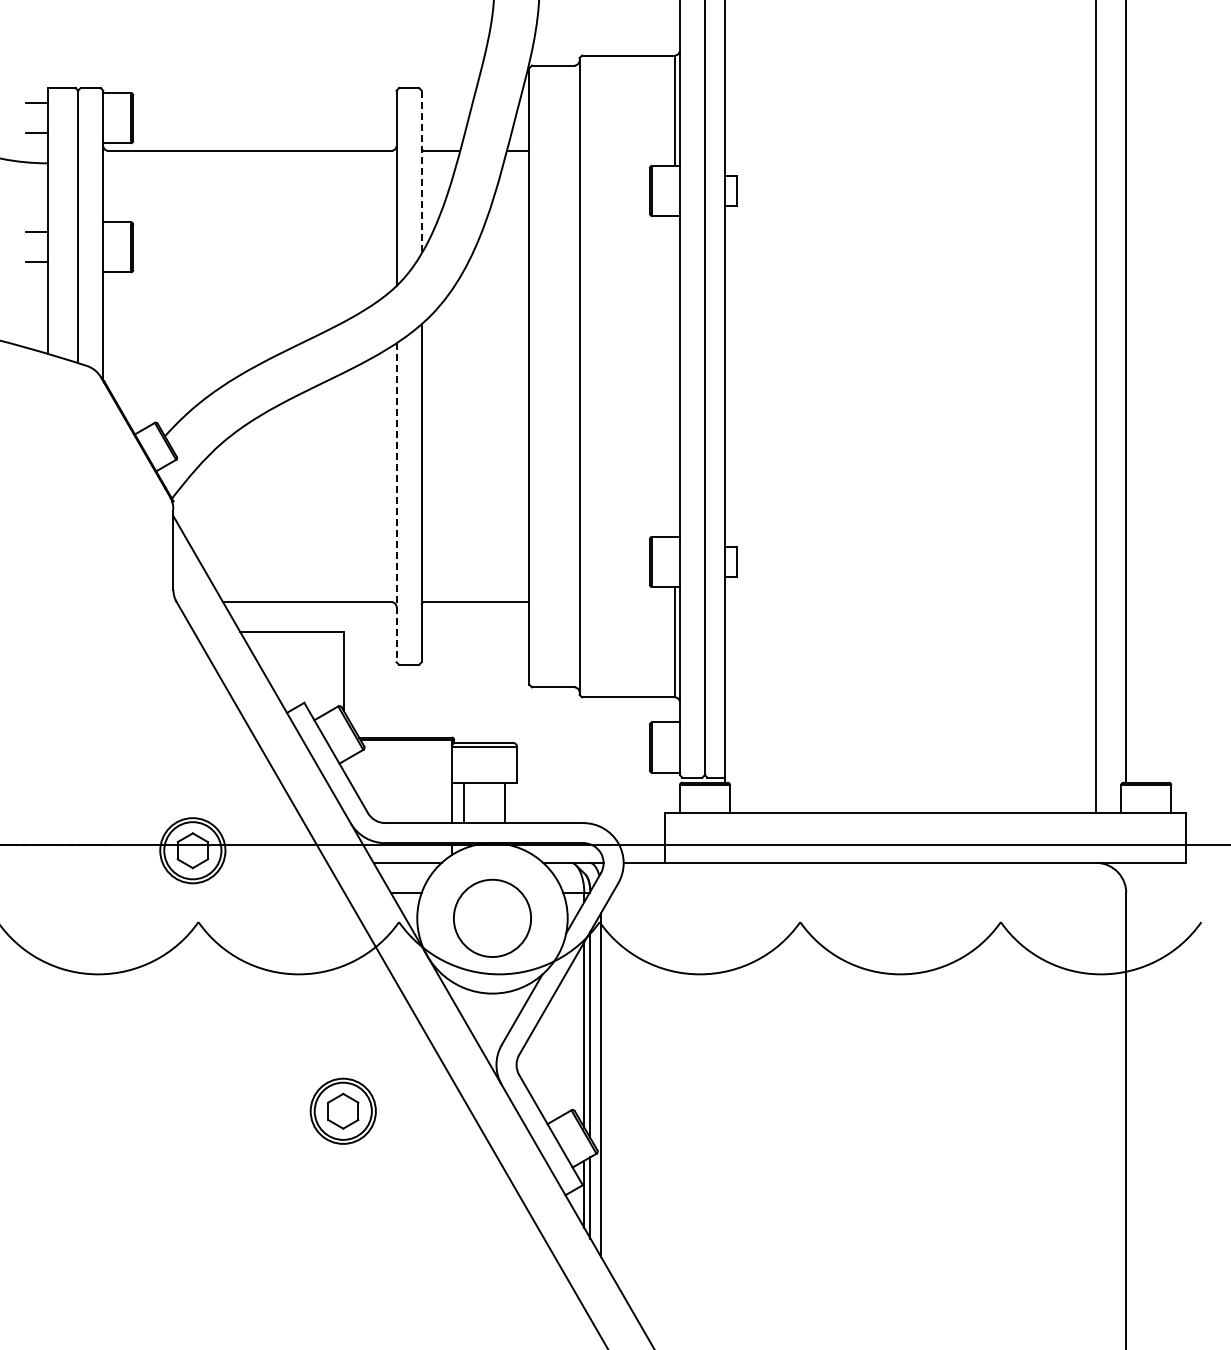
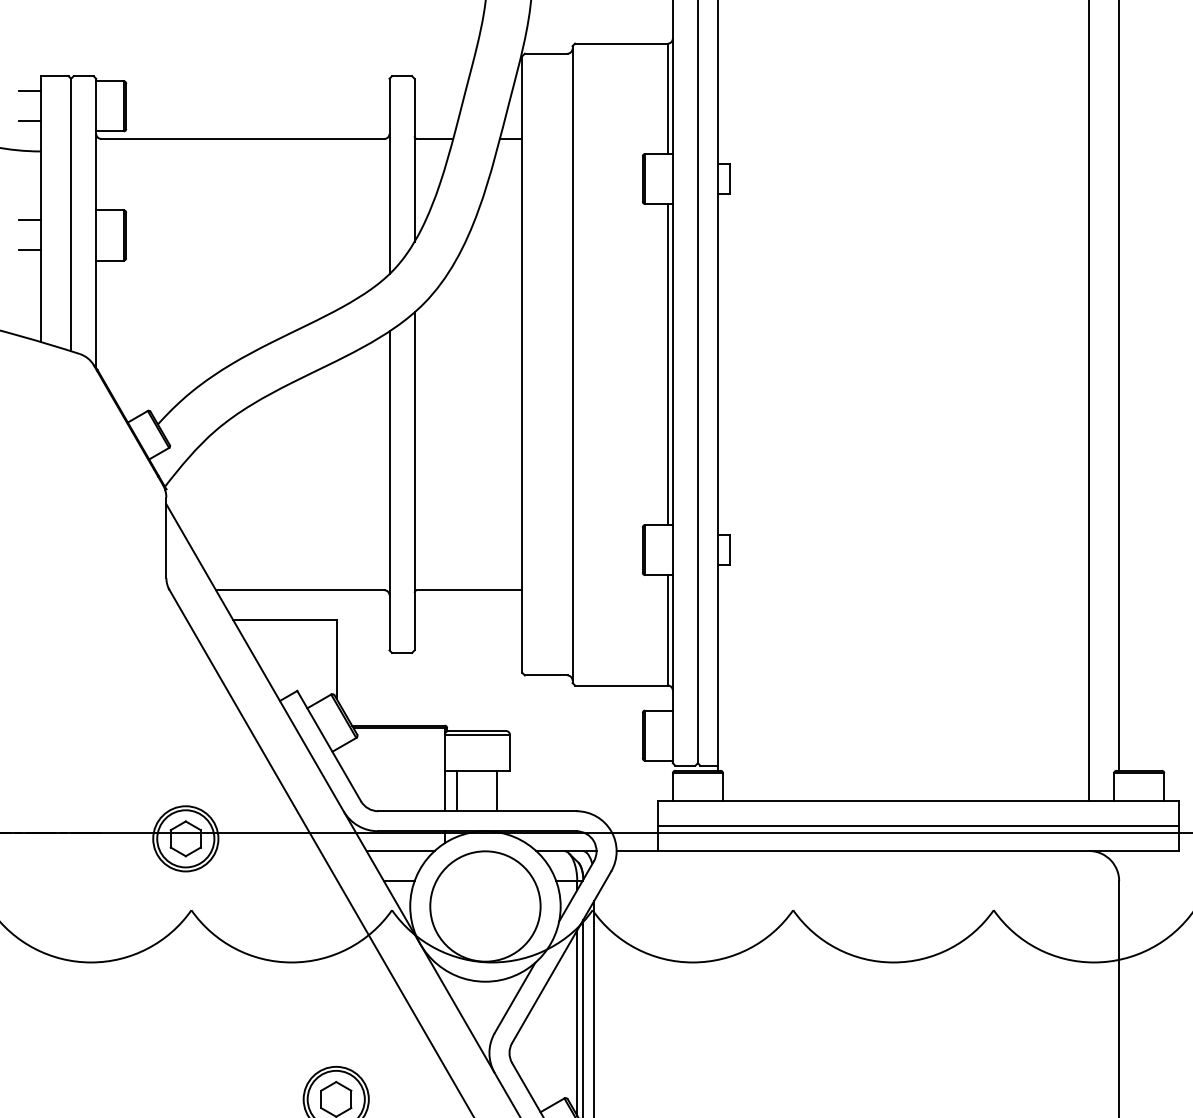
line: (421, 172) -> (414, 160), dashed -> solid
line: (674, 376) -> (667, 364), added
line: (396, 502) -> (389, 490), dashed -> solid
line: (925, 837) -> (918, 825), added
circle: (492, 918) -> (485, 906), size x1.43

